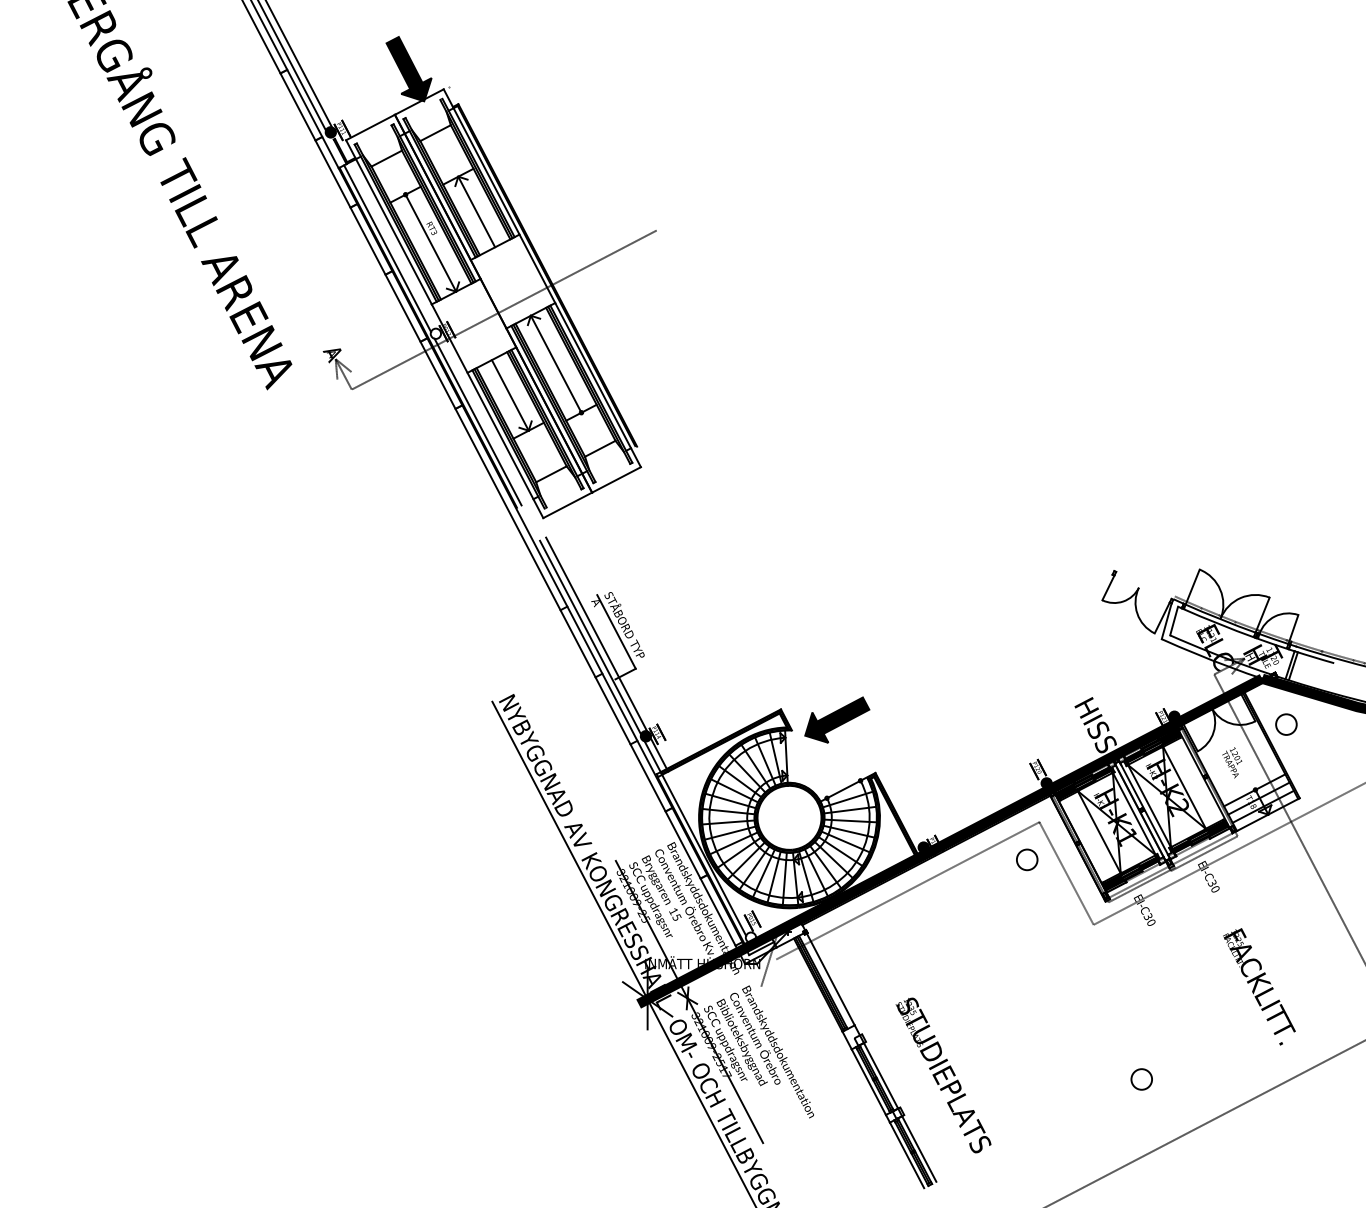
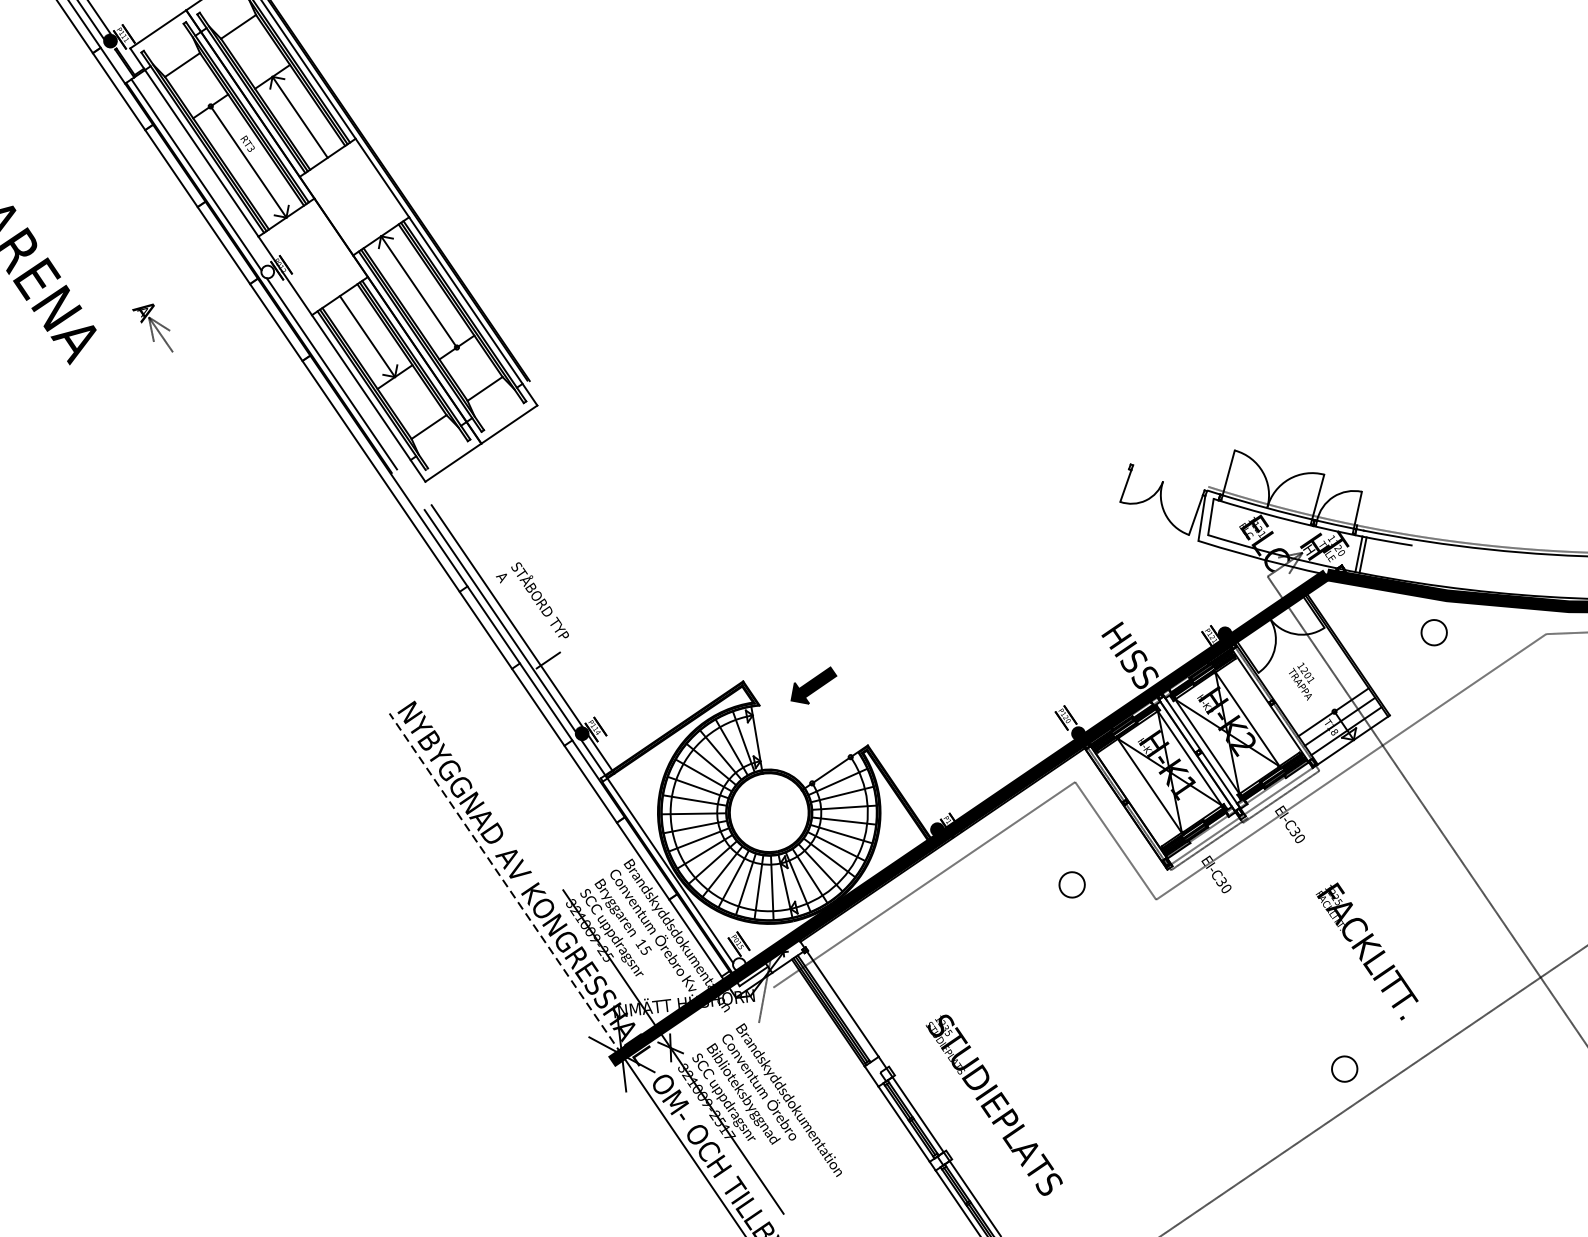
line: (504, 309) -> (348, 232), removed
line: (616, 631) -> (531, 609), removed
part: (837, 719) -> (813, 685), size x0.6
part: (1286, 724) -> (1434, 632), moved
line: (570, 850) -> (506, 883), solid -> dashed
part: (1027, 859) -> (1072, 884), moved
part: (1141, 1079) -> (1344, 1069), moved

